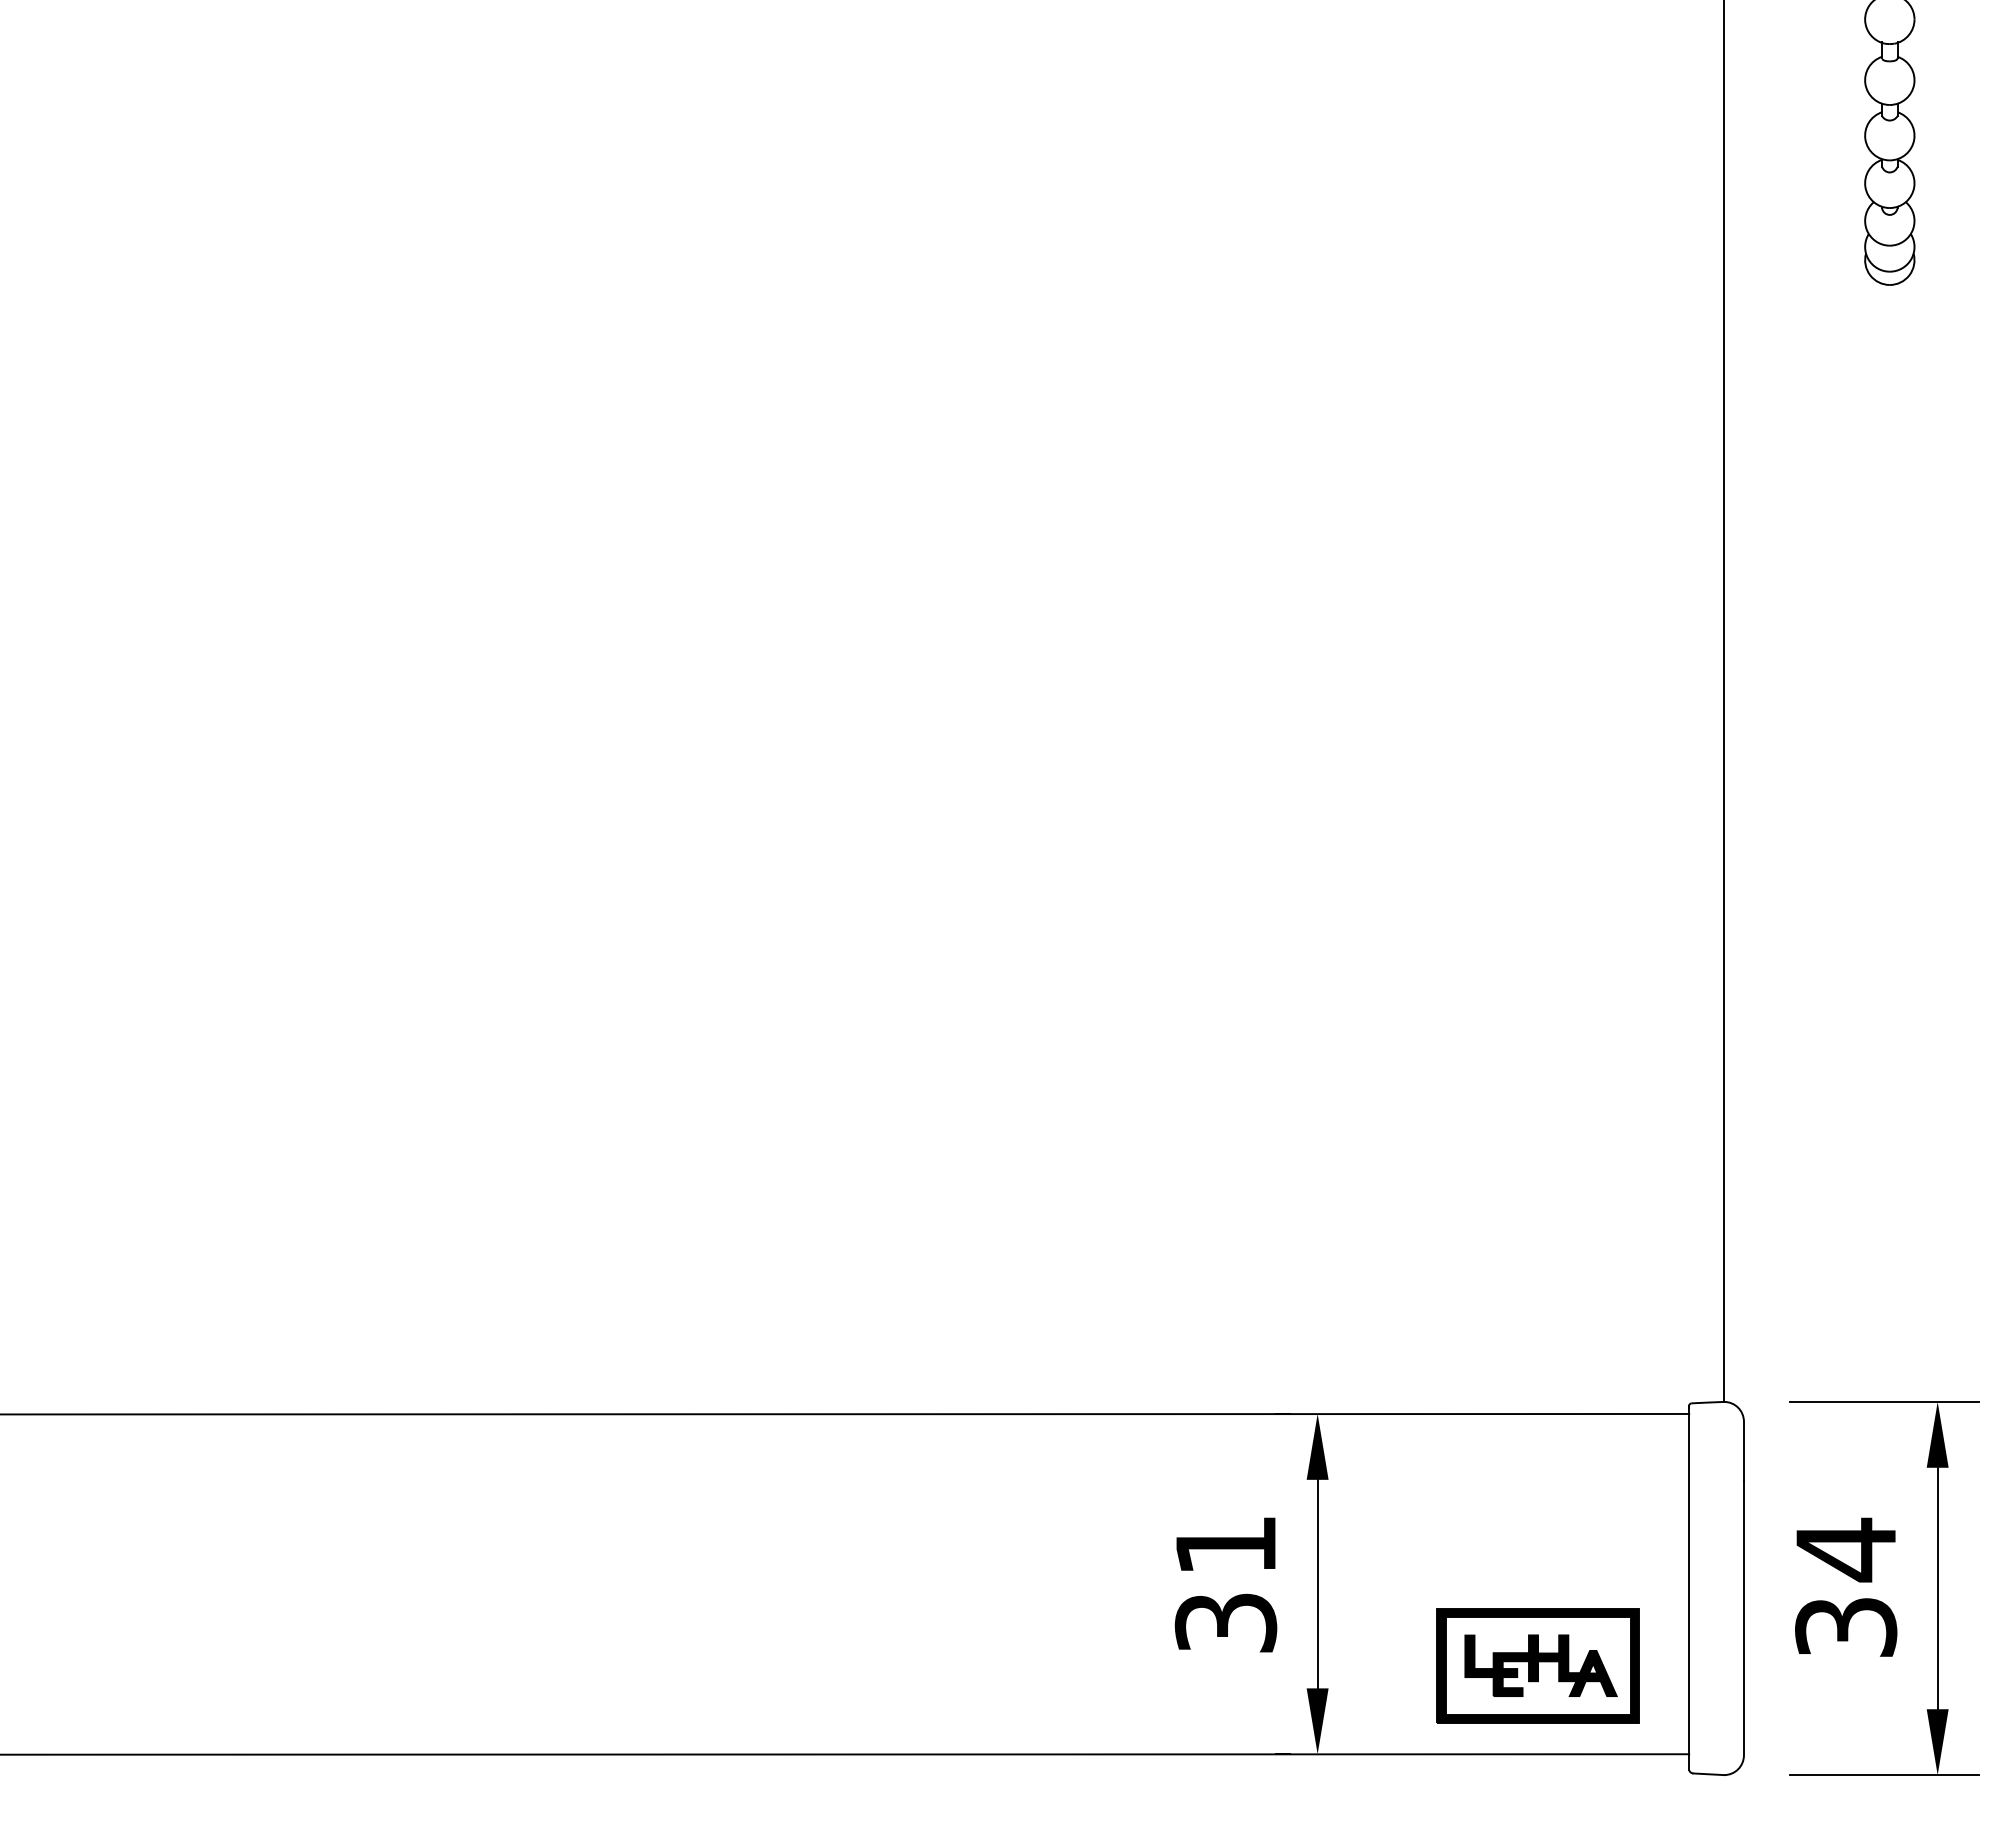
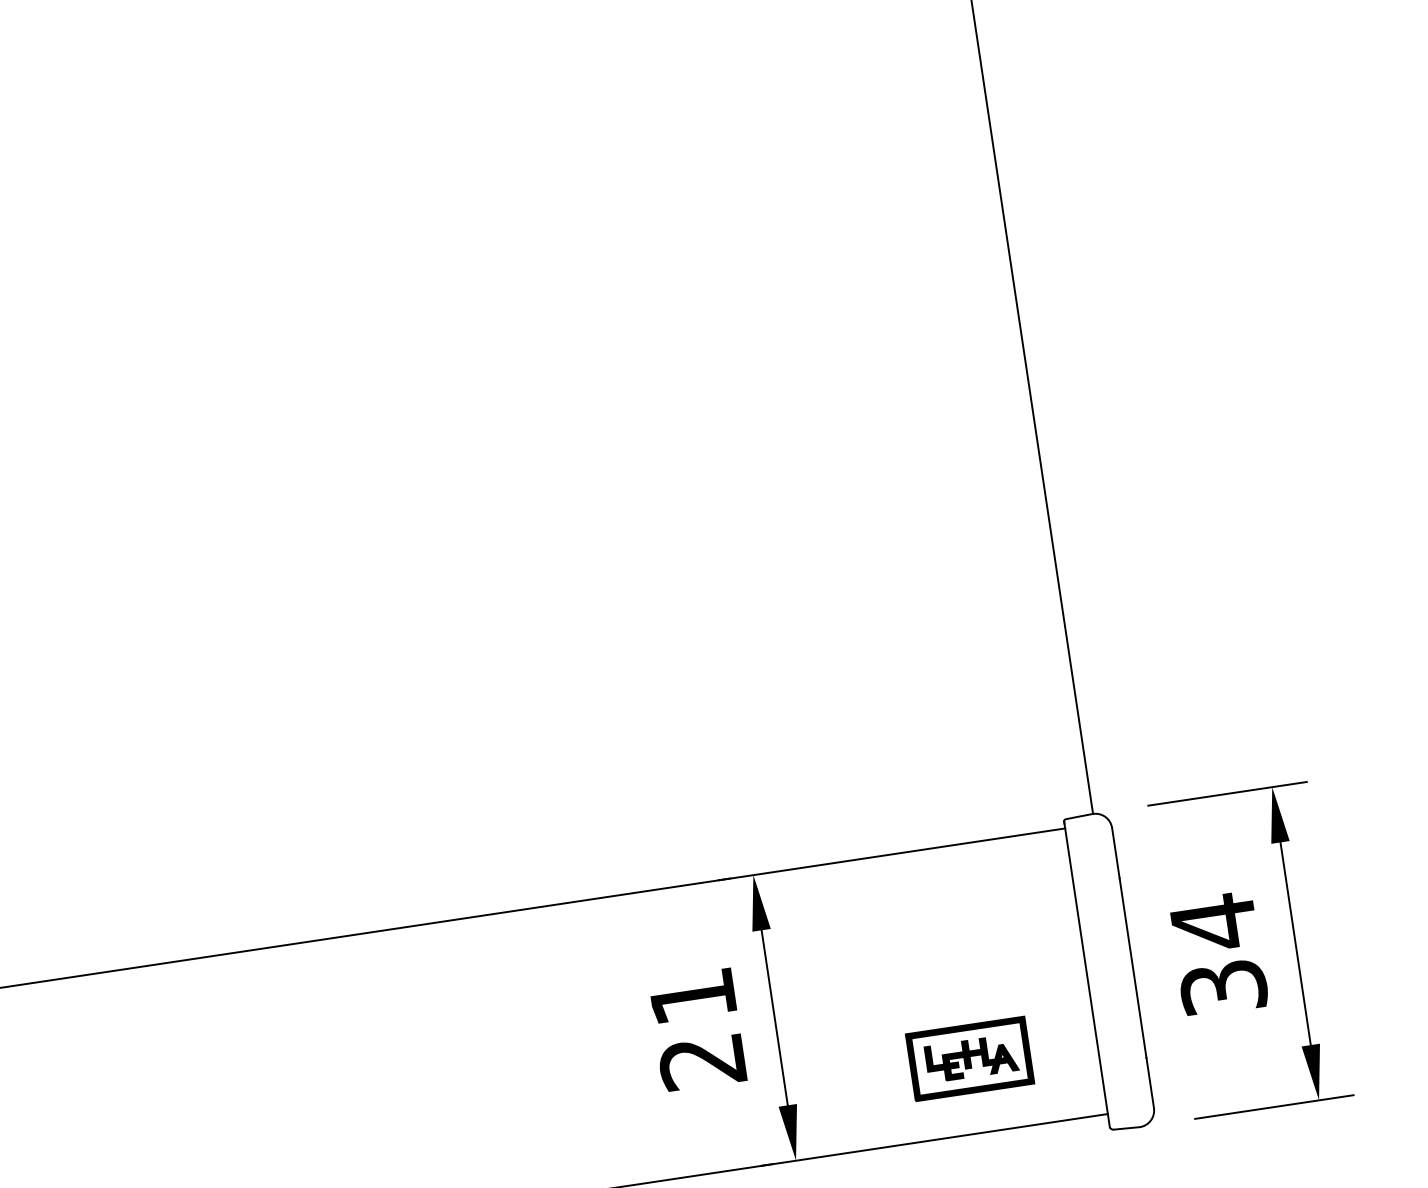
text: (1226, 1622) -> (703, 1061), 31 -> 21
part: (1537, 1665) -> (969, 1058), size x0.7

